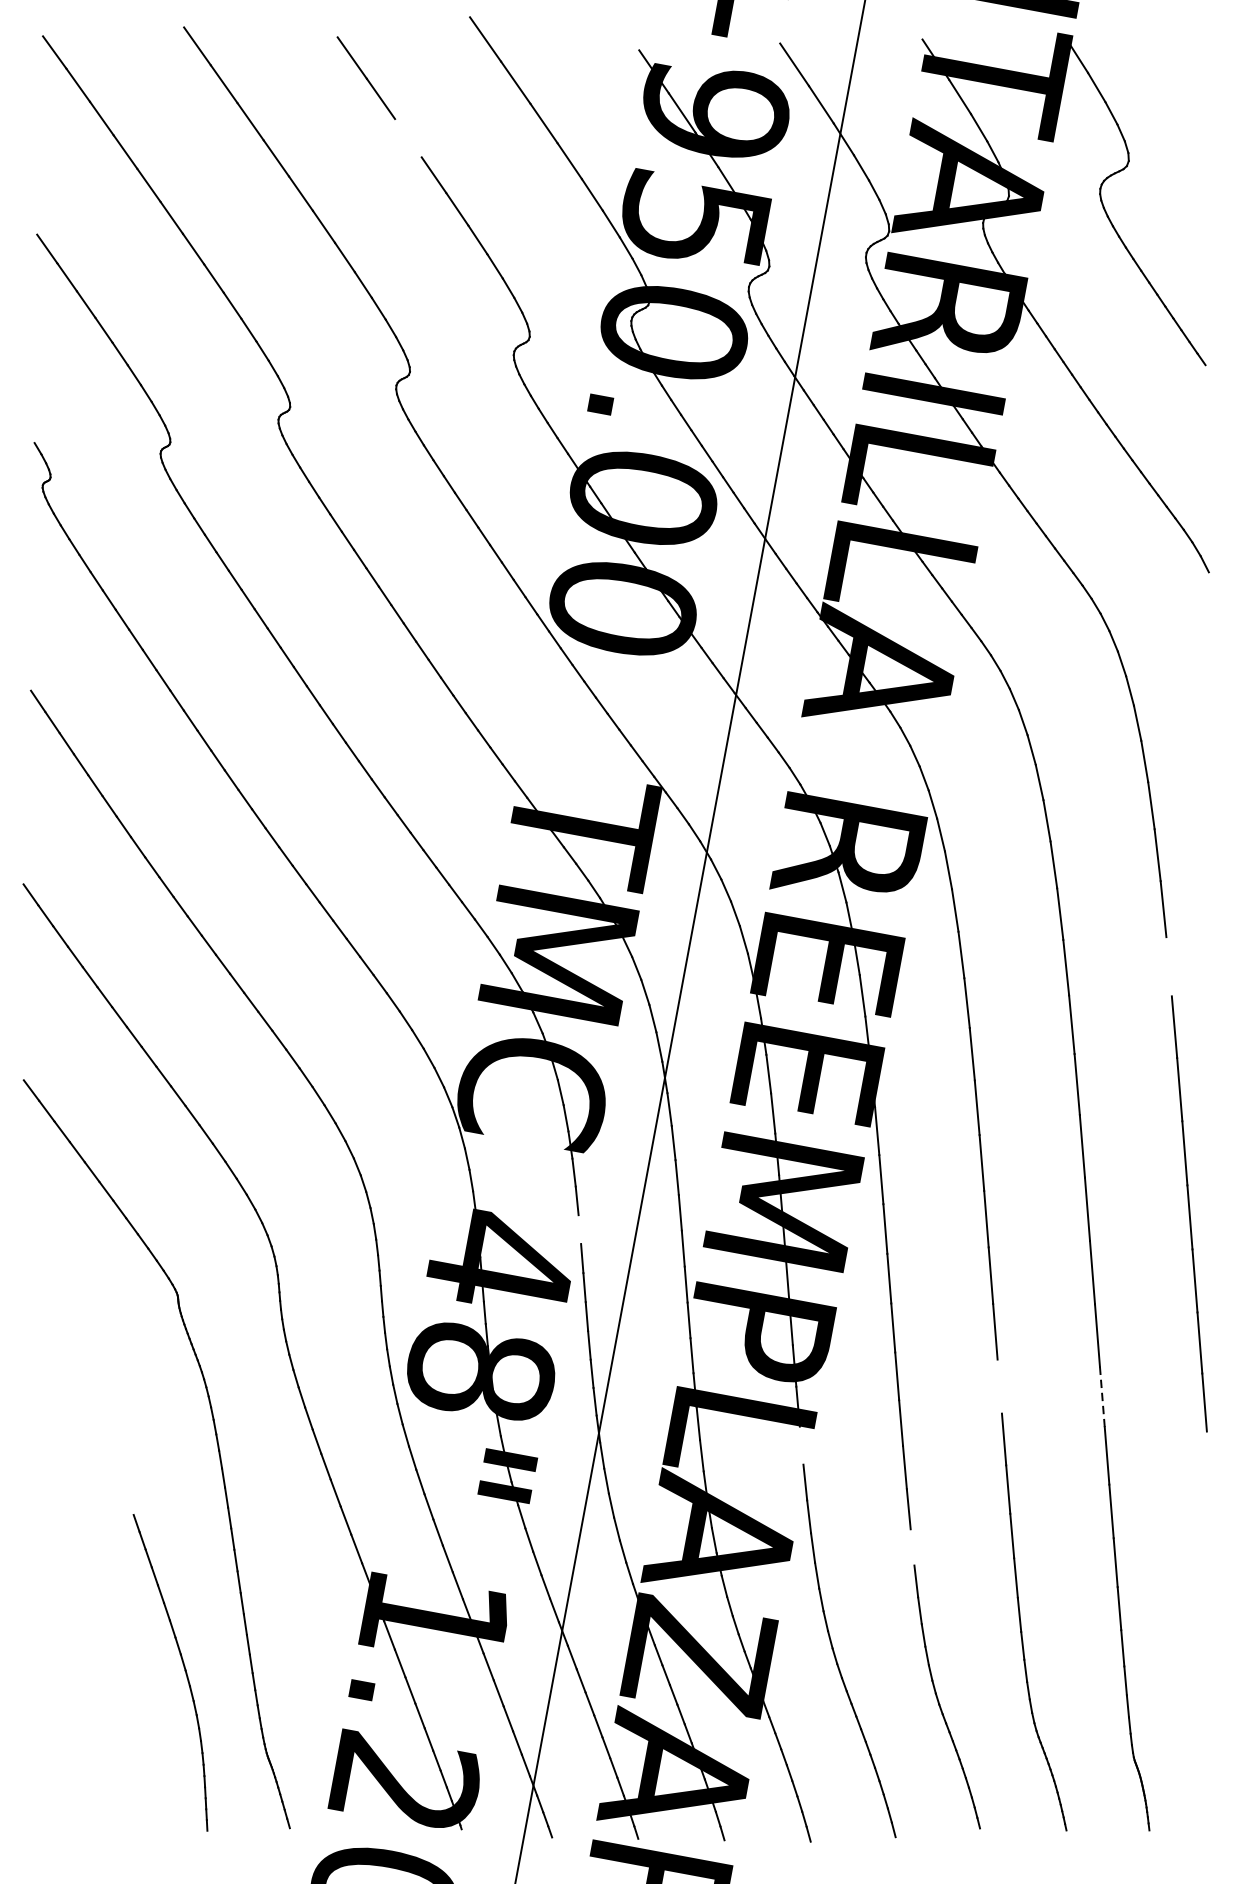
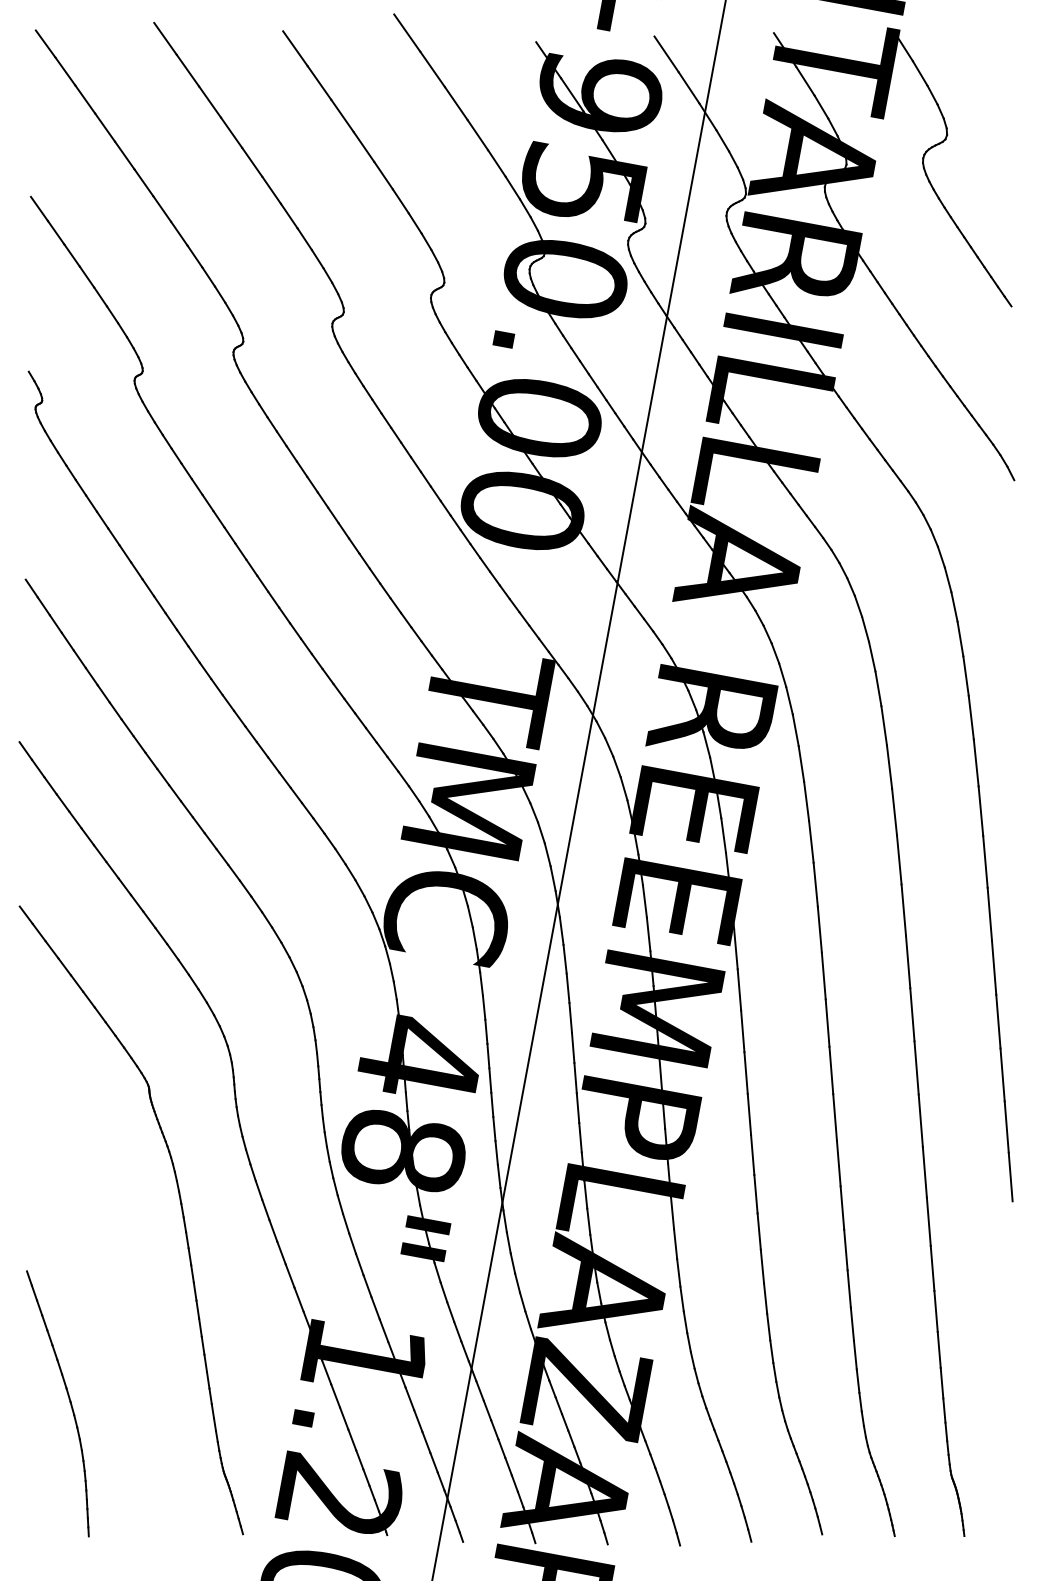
line: (408, 137) -> (342, 115), added
line: (1168, 967) -> (980, 811), added
line: (579, 1229) -> (486, 1031), added
line: (999, 1386) -> (838, 1163), added
line: (1101, 1397) -> (924, 1172), dashed -> solid
line: (801, 1446) -> (672, 1213), added
line: (912, 1547) -> (765, 1298), added
part: (183, 1667) -> (68, 1399), moved

